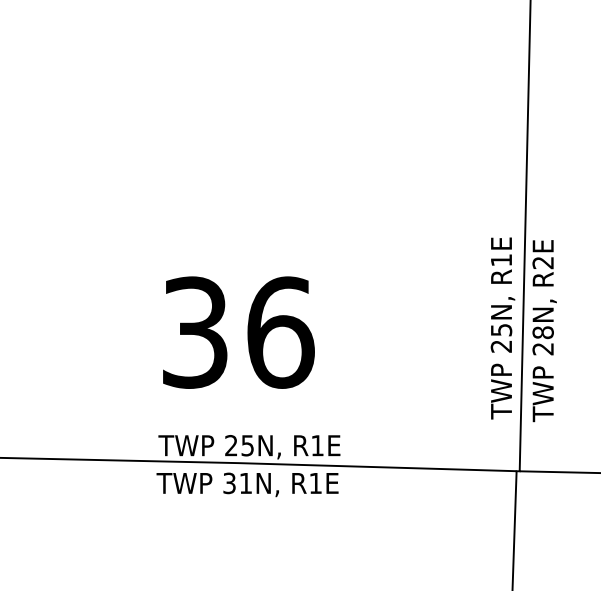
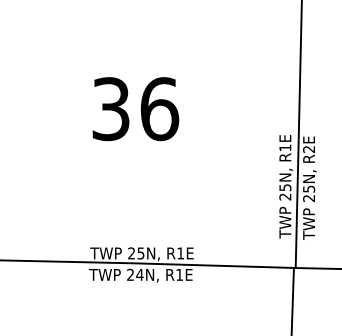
text: (543, 331) -> (309, 188), 28N, -> 25N,
text: (238, 333) -> (135, 109), moved
text: (238, 482) -> (135, 274), 31N, -> 24N,

